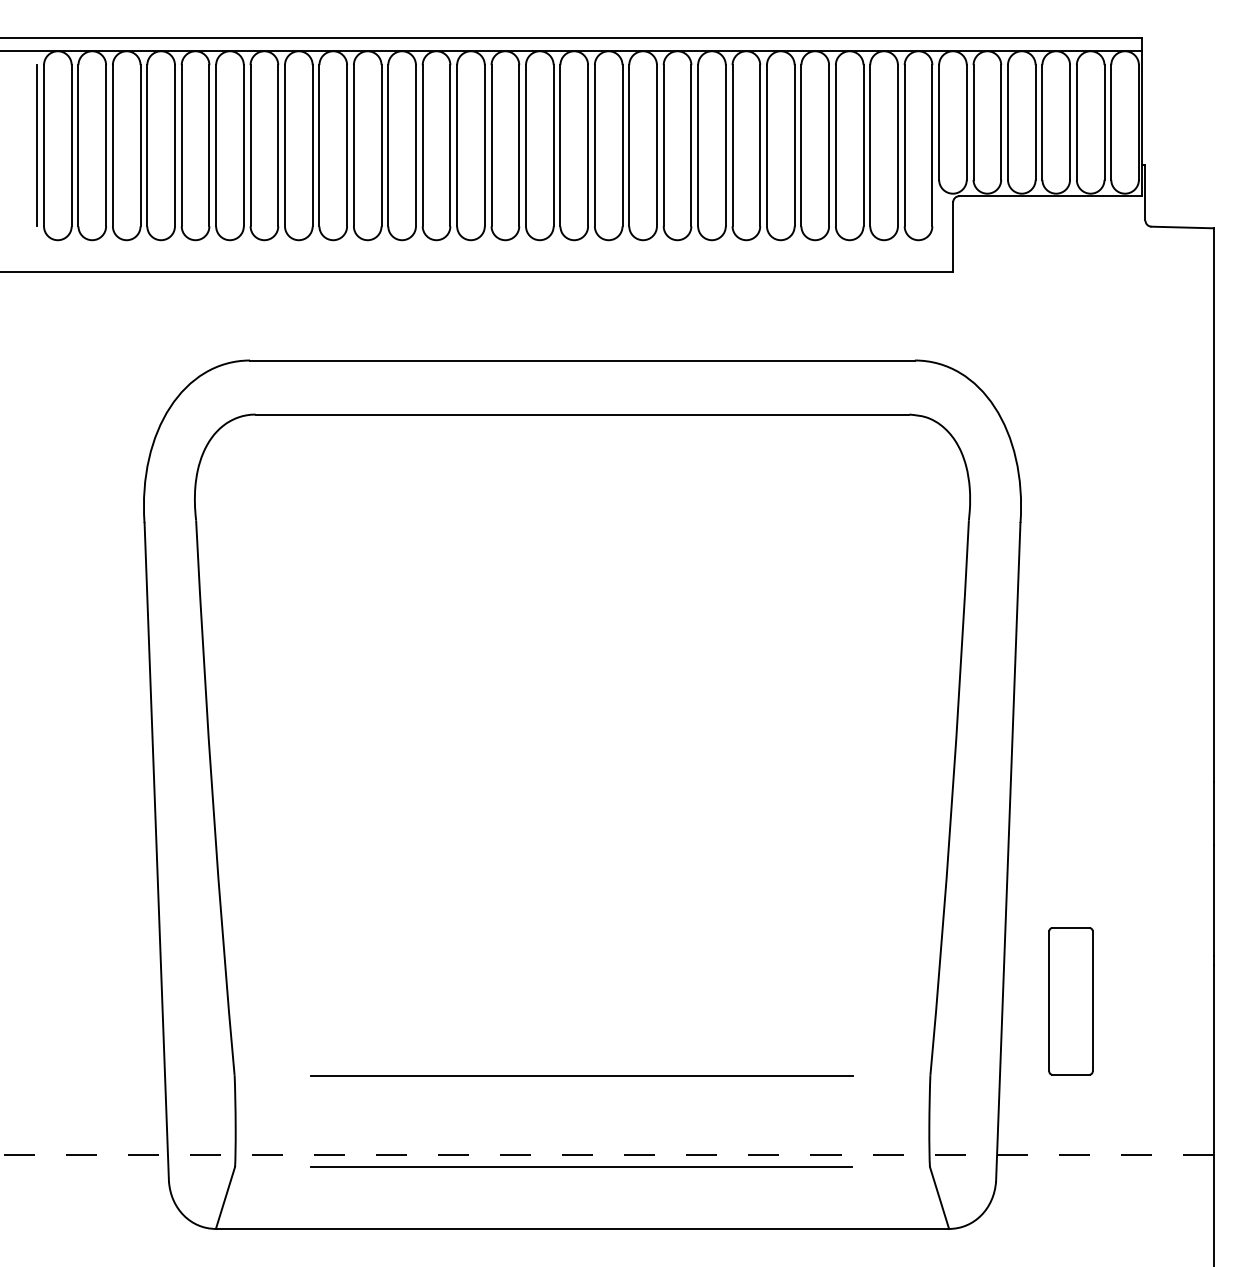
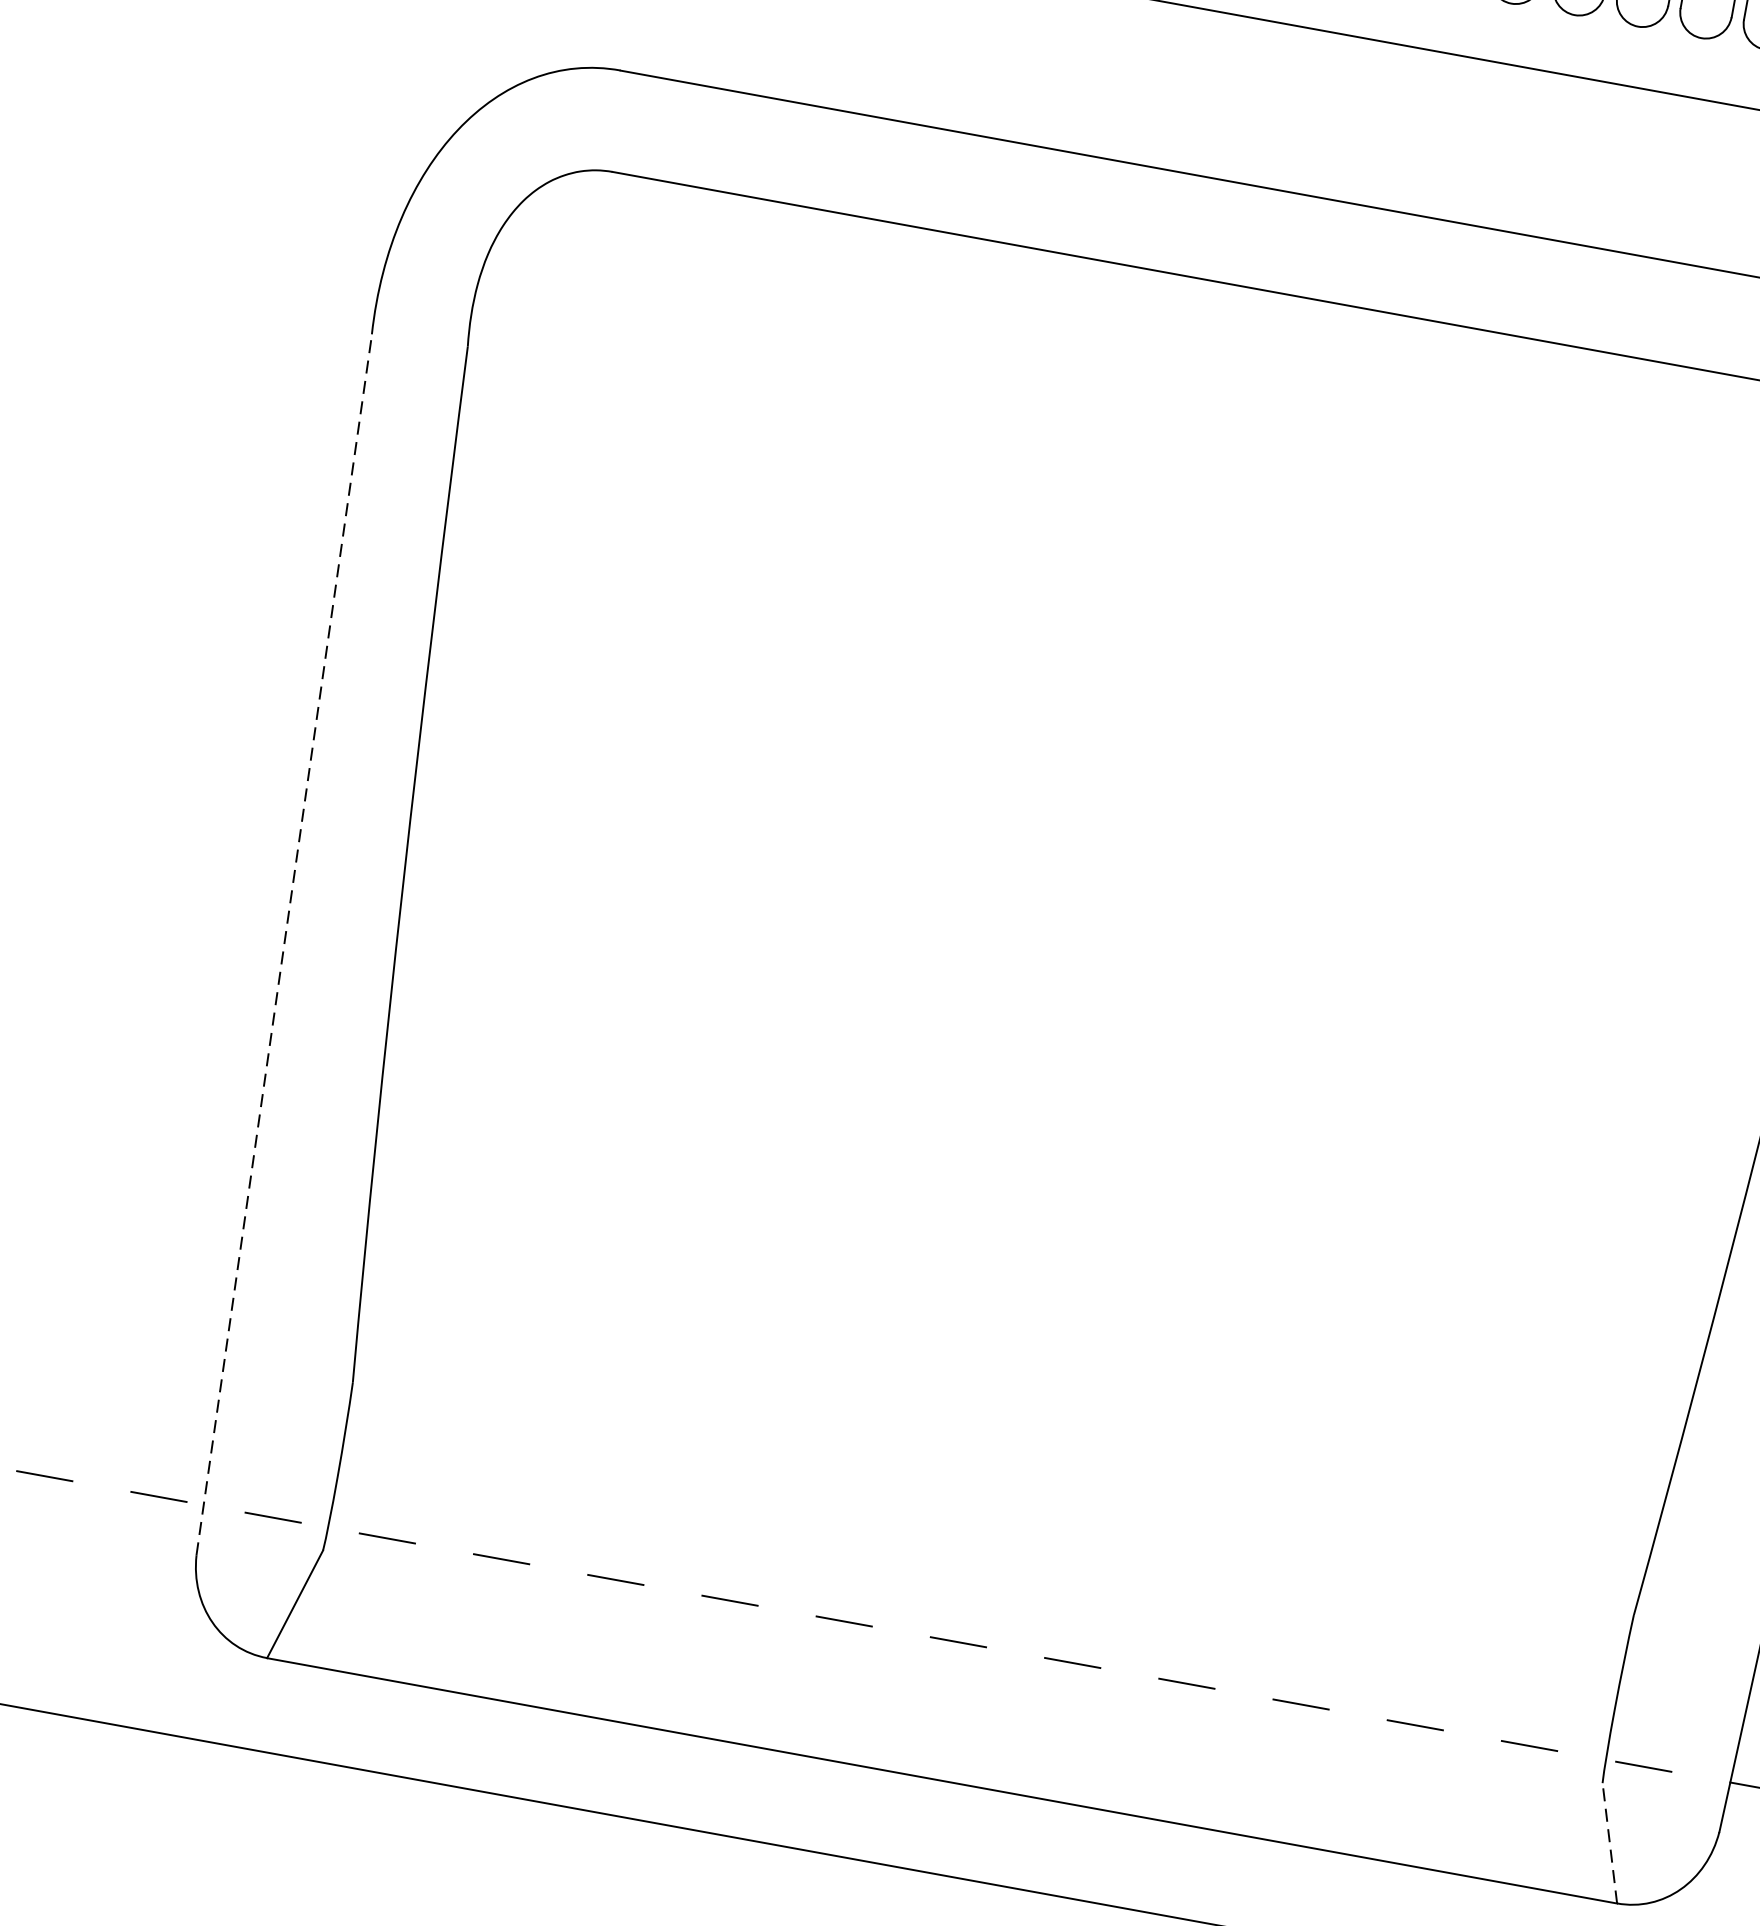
line: (156, 852) -> (283, 945), solid -> dashed
line: (582, 1075) -> (993, 1498), removed
line: (580, 1167) -> (958, 1666), removed
line: (939, 1197) -> (1609, 1842), solid -> dashed

